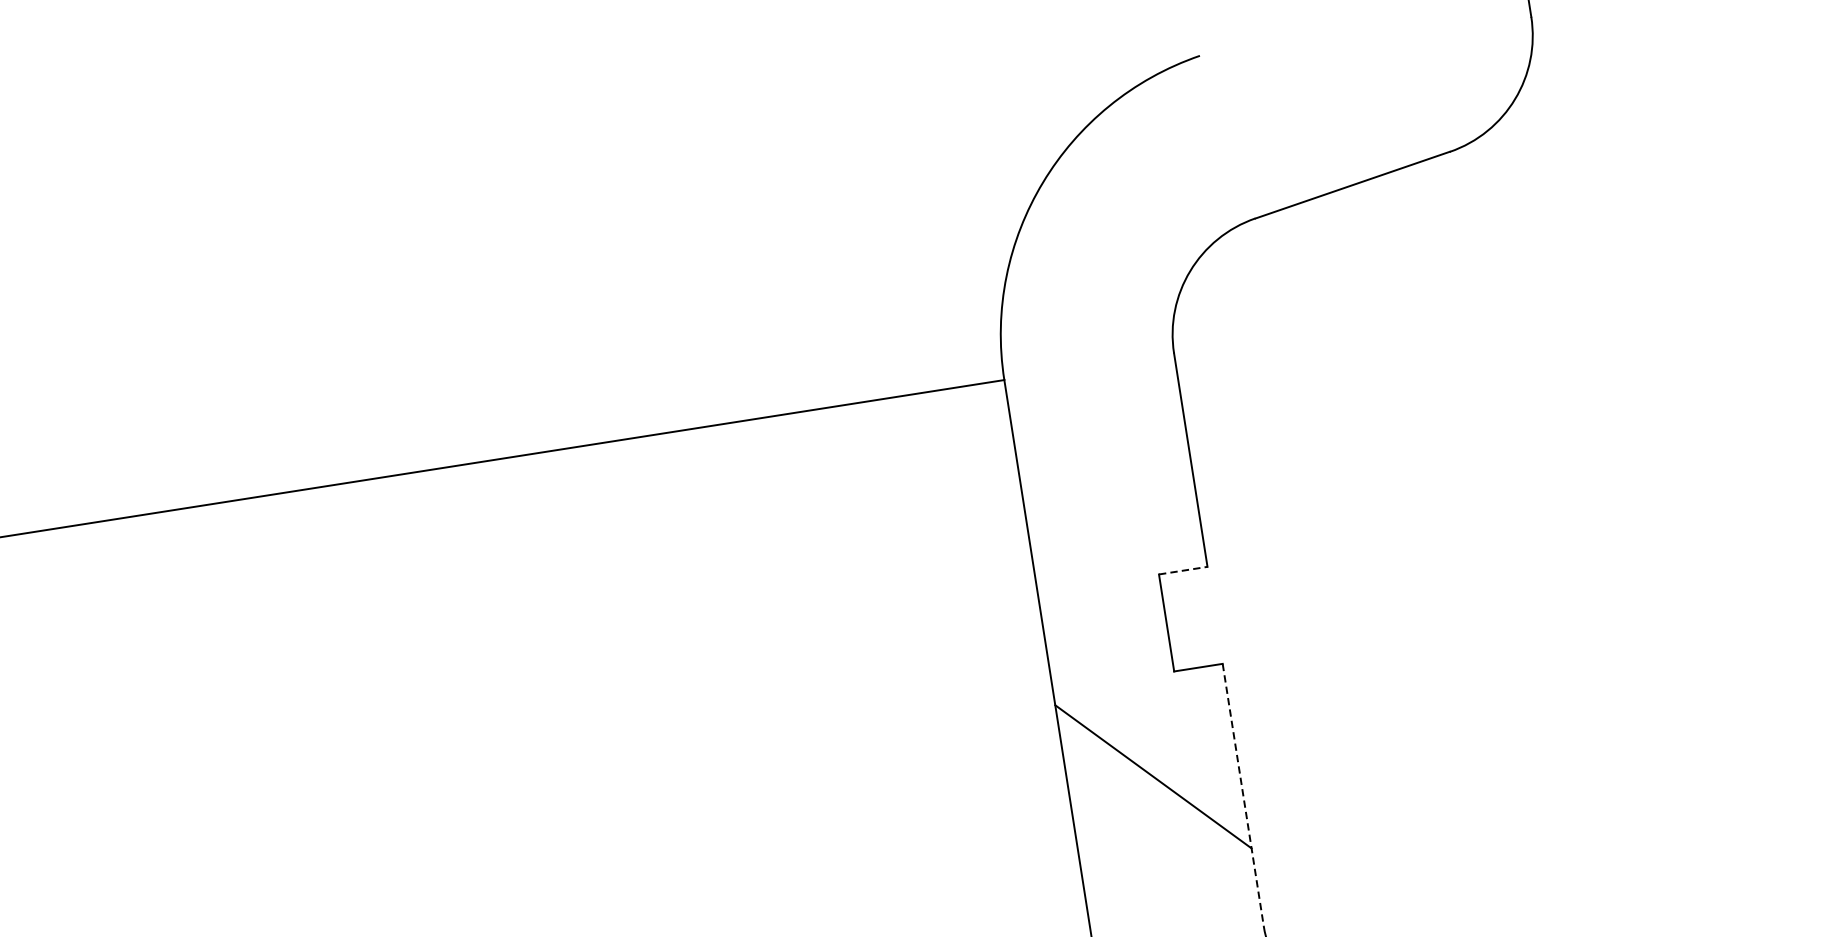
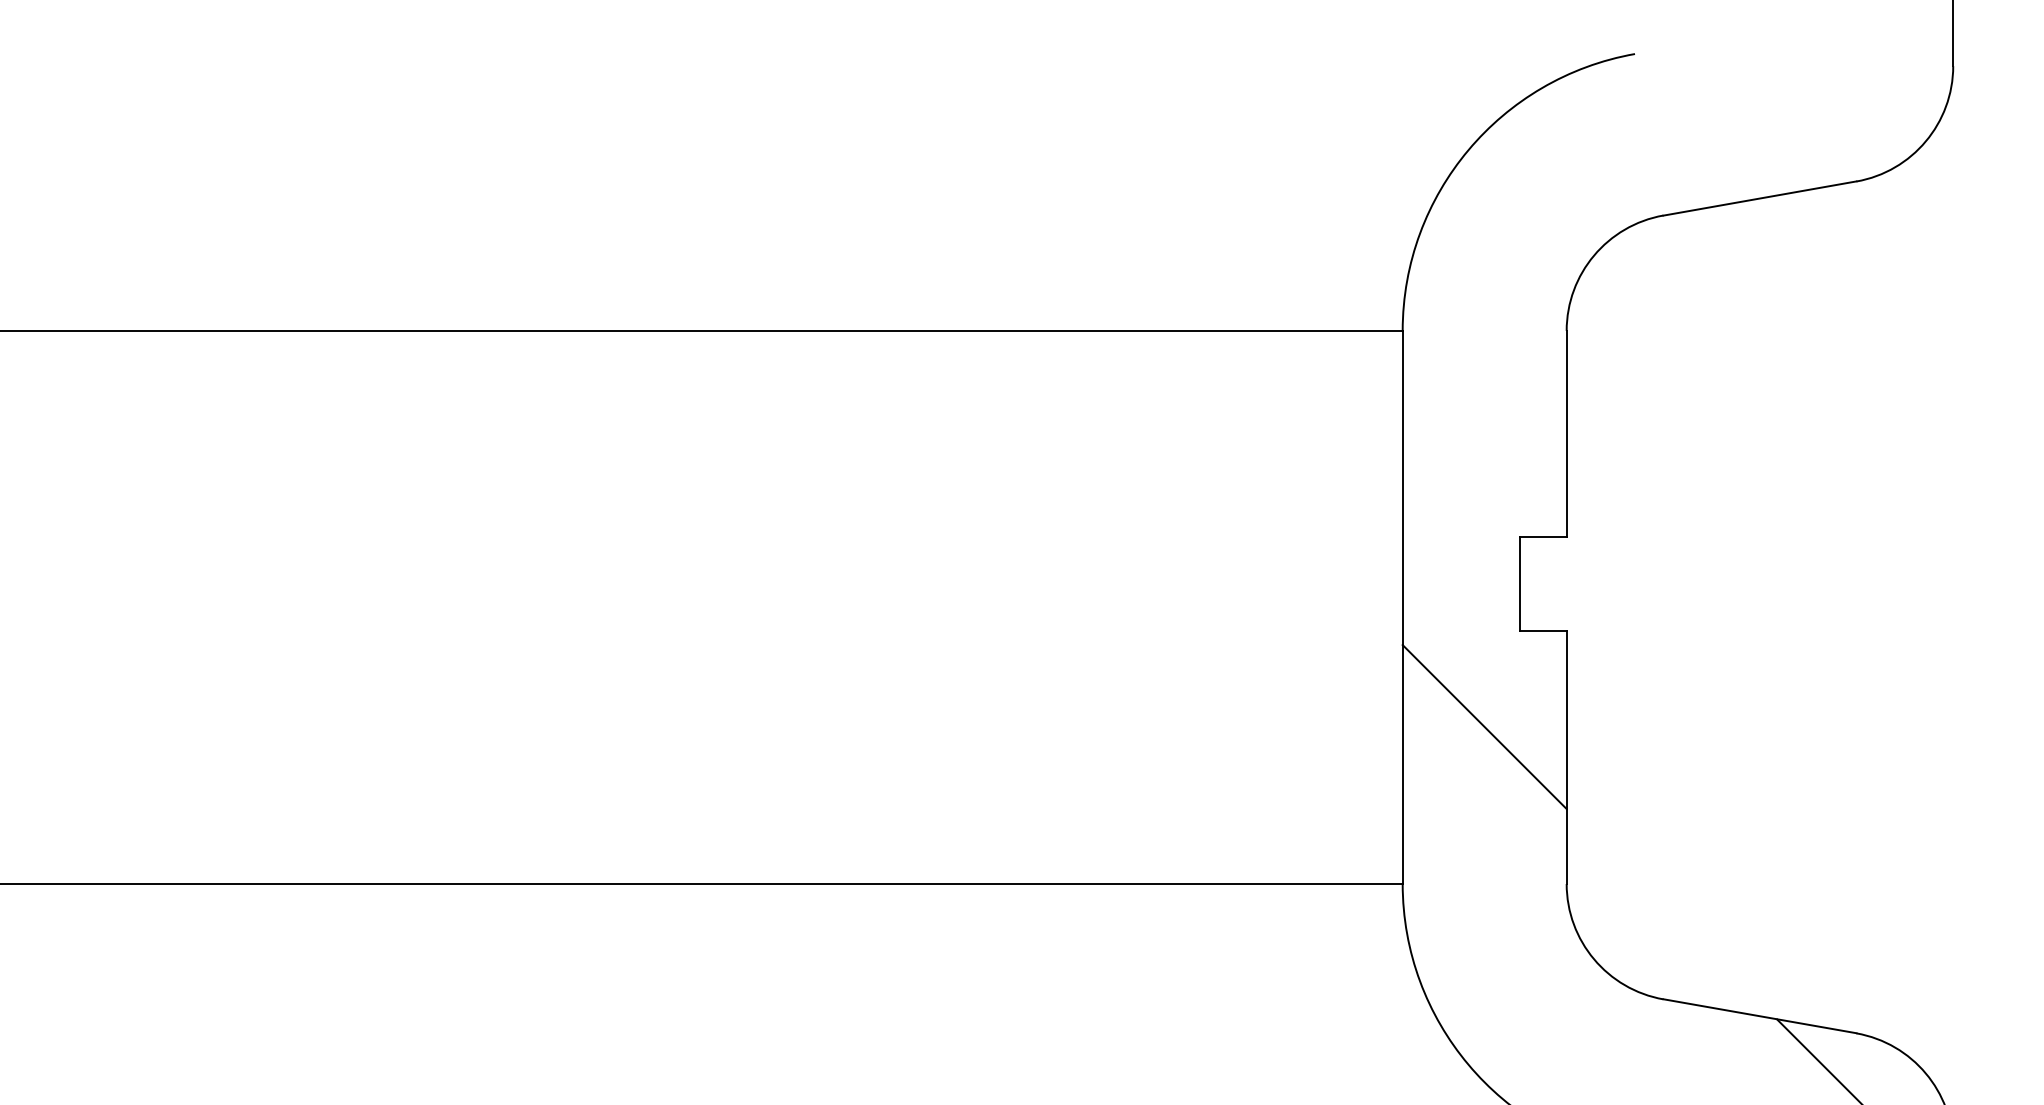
line: (1183, 571) -> (1543, 537), dashed -> solid
line: (1243, 795) -> (1566, 757), dashed -> solid

